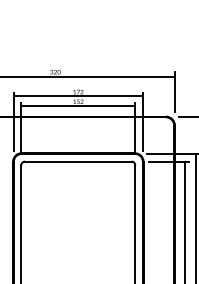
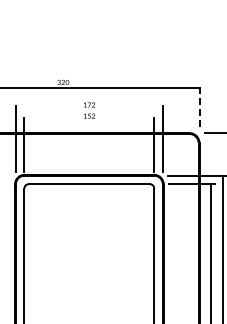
line: (174, 91) -> (199, 104), solid -> dashed
line: (77, 95) -> (88, 109), removed
line: (78, 106) -> (89, 121), removed

